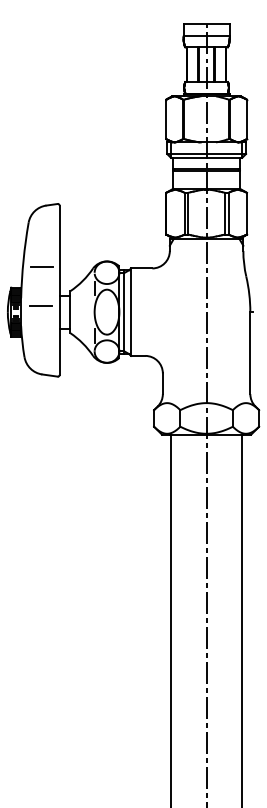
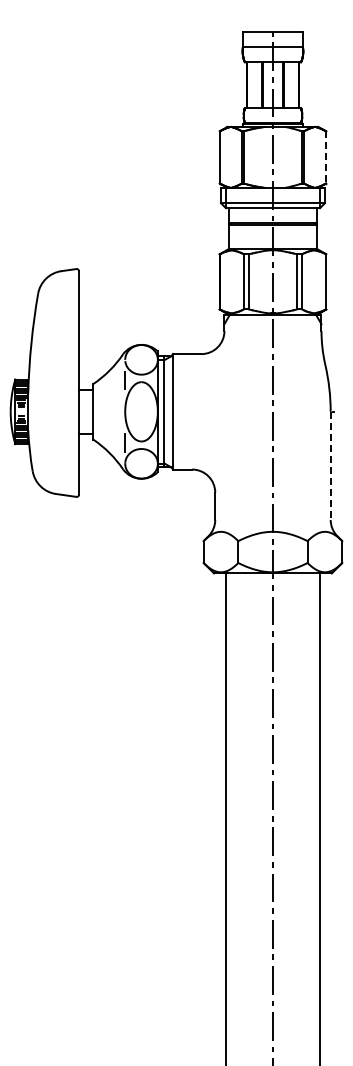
line: (247, 119) -> (326, 157), solid -> dashed
line: (41, 267) -> (55, 352), removed
line: (40, 305) -> (53, 403), removed
line: (250, 353) -> (330, 466), solid -> dashed

